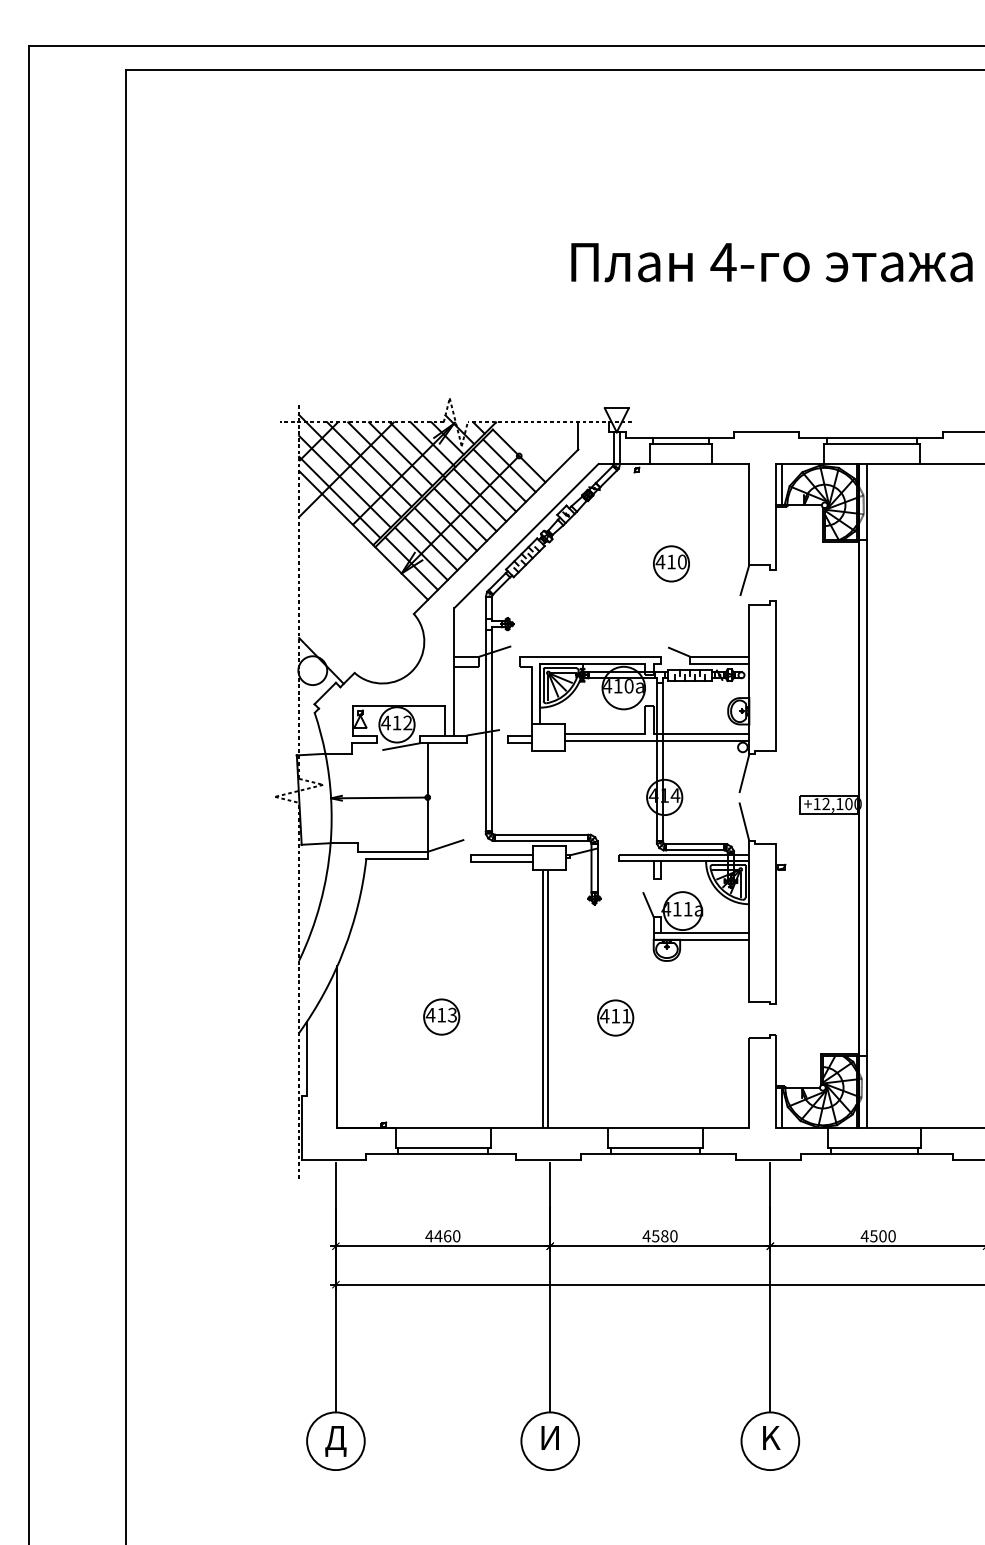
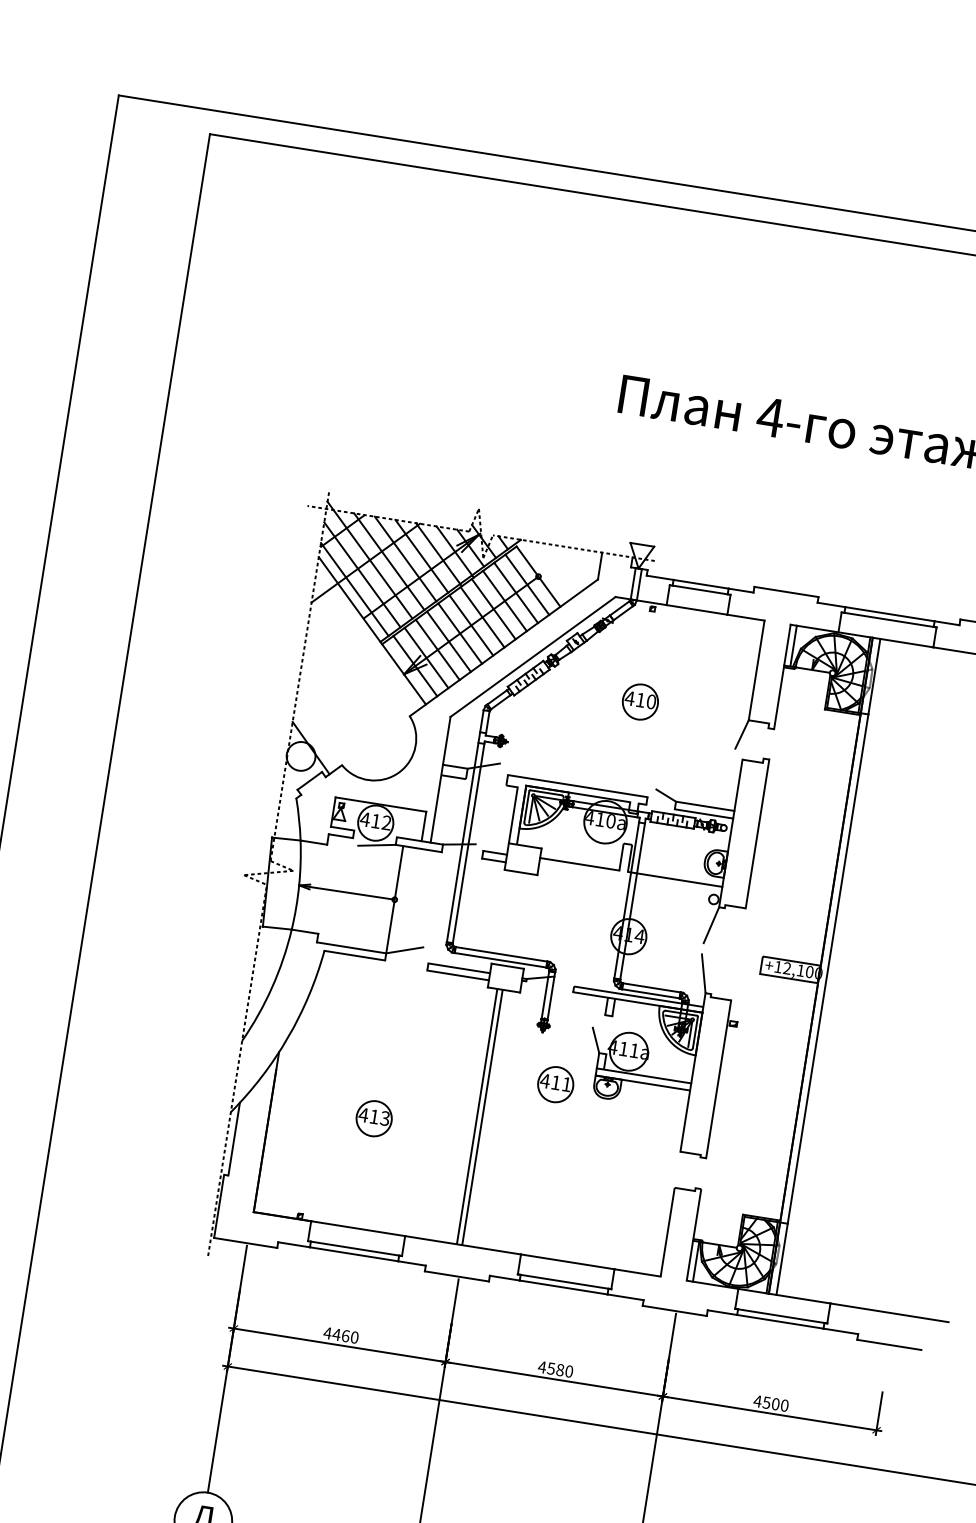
part: (671, 563) -> (640, 701), moved
line: (656, 741) -> (629, 880), removed
part: (615, 1017) -> (555, 1084), moved

